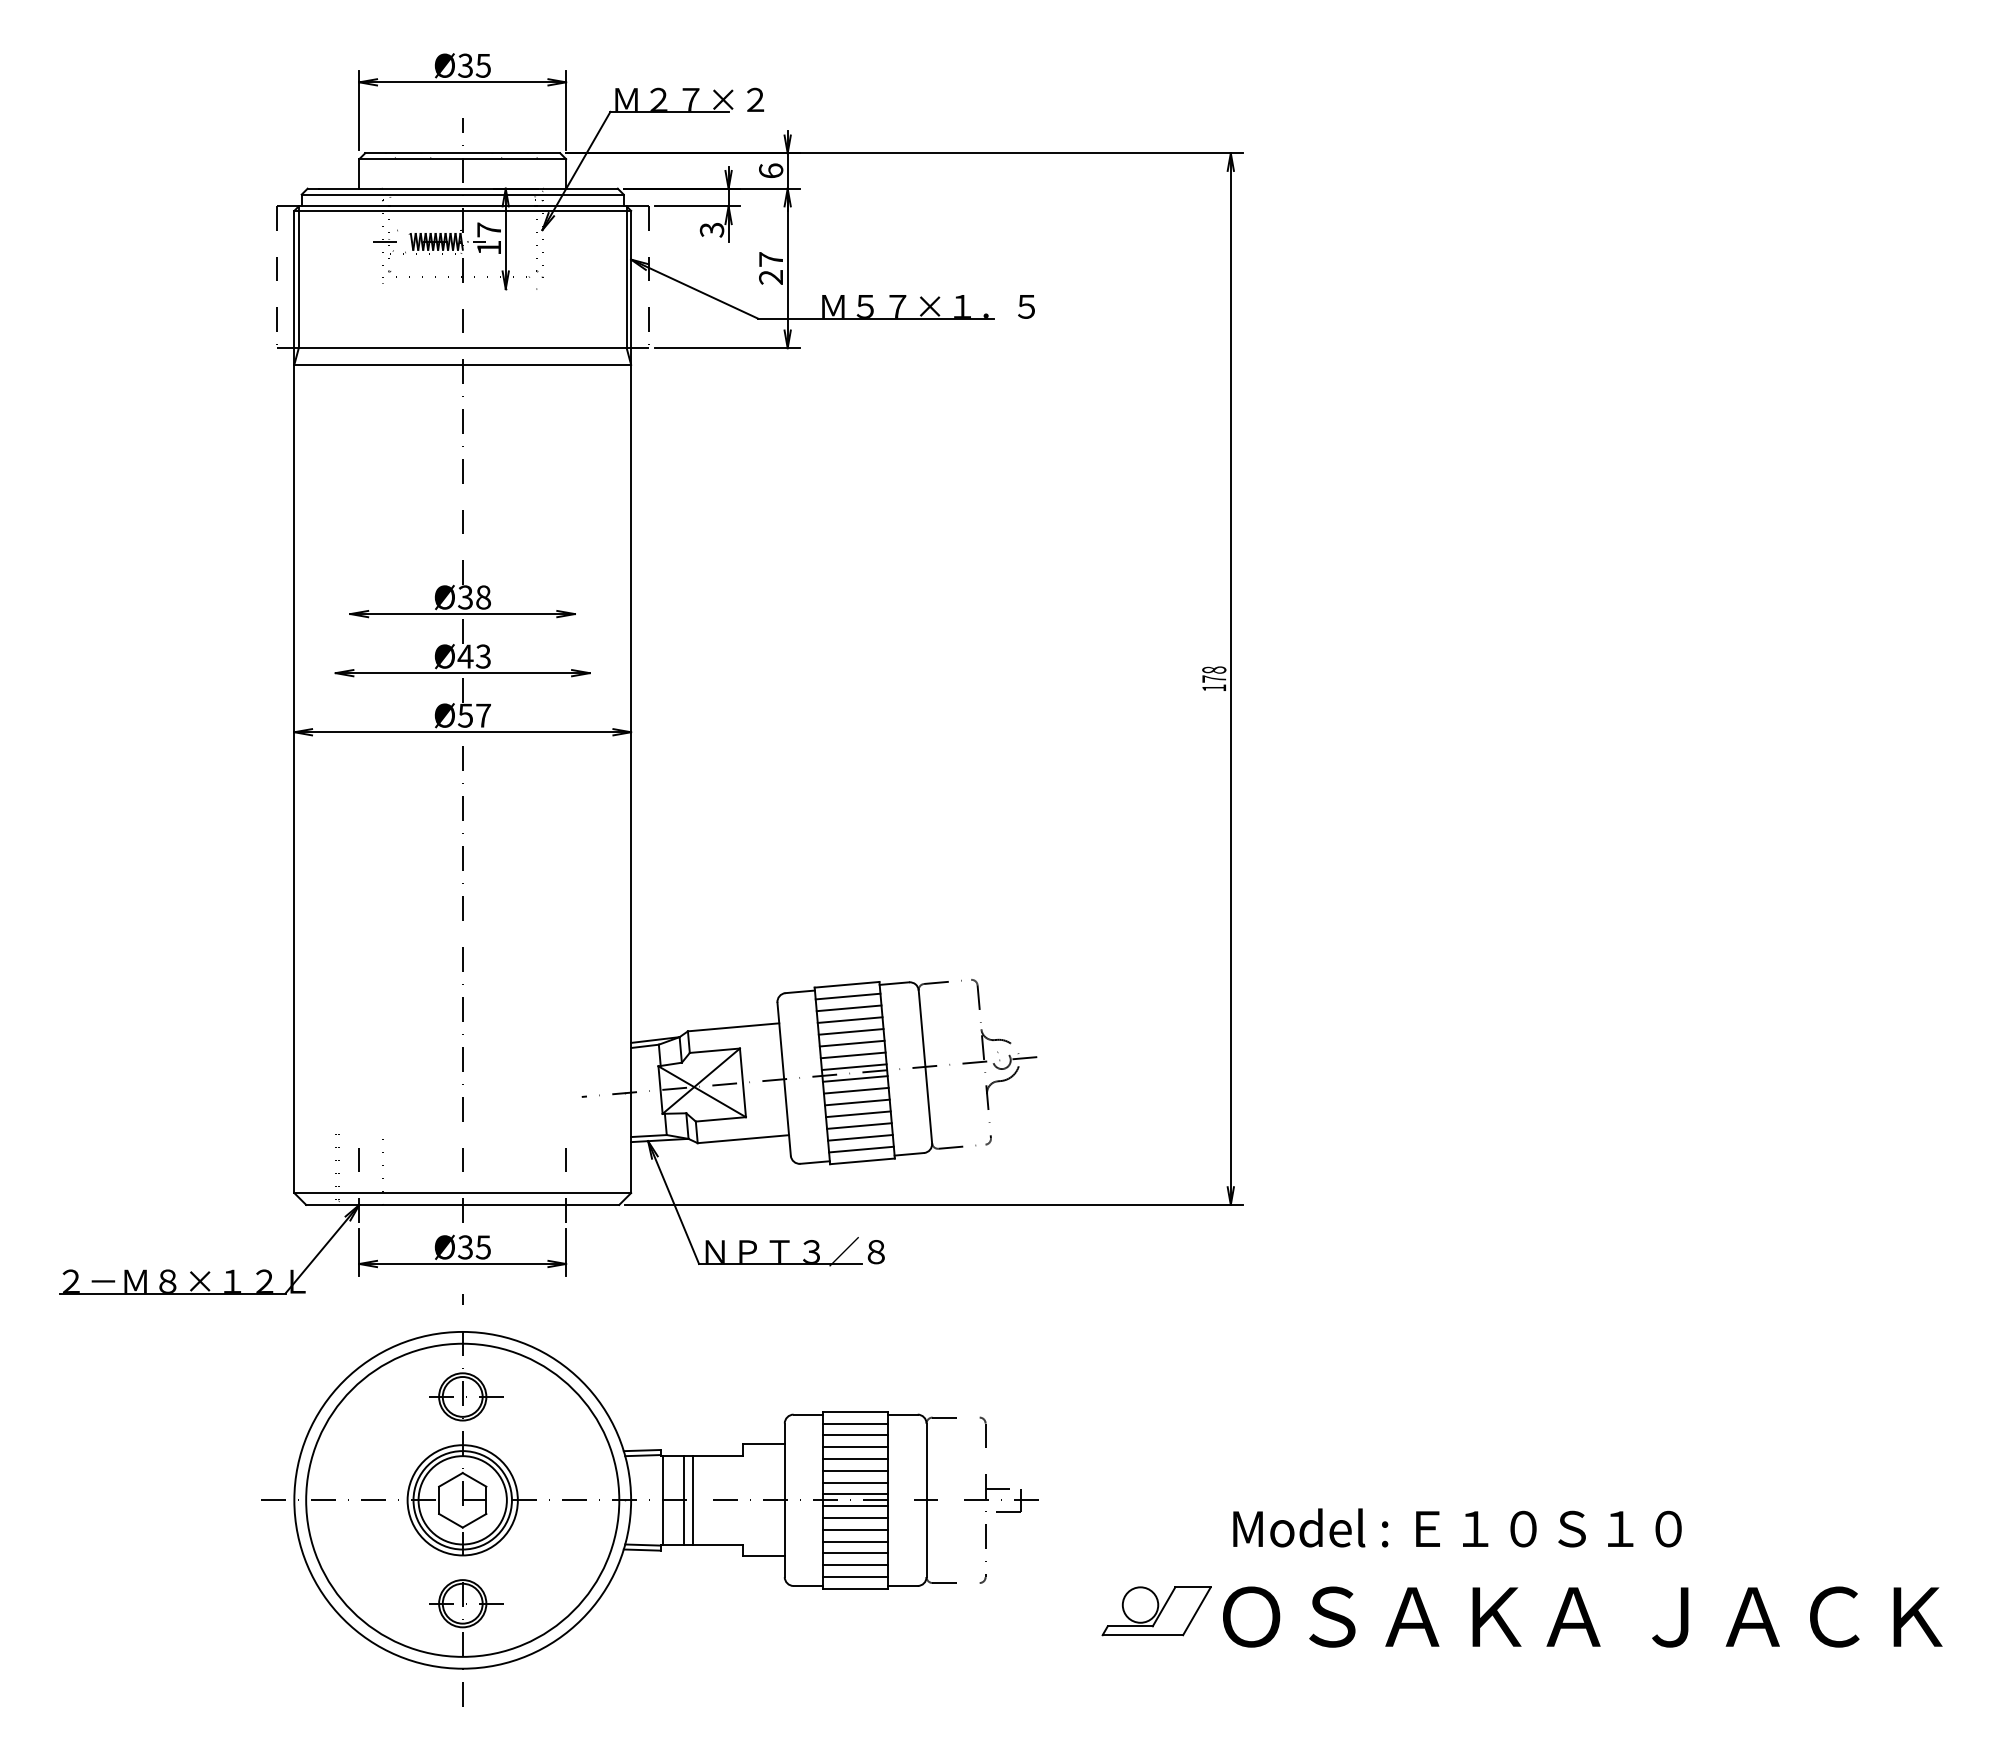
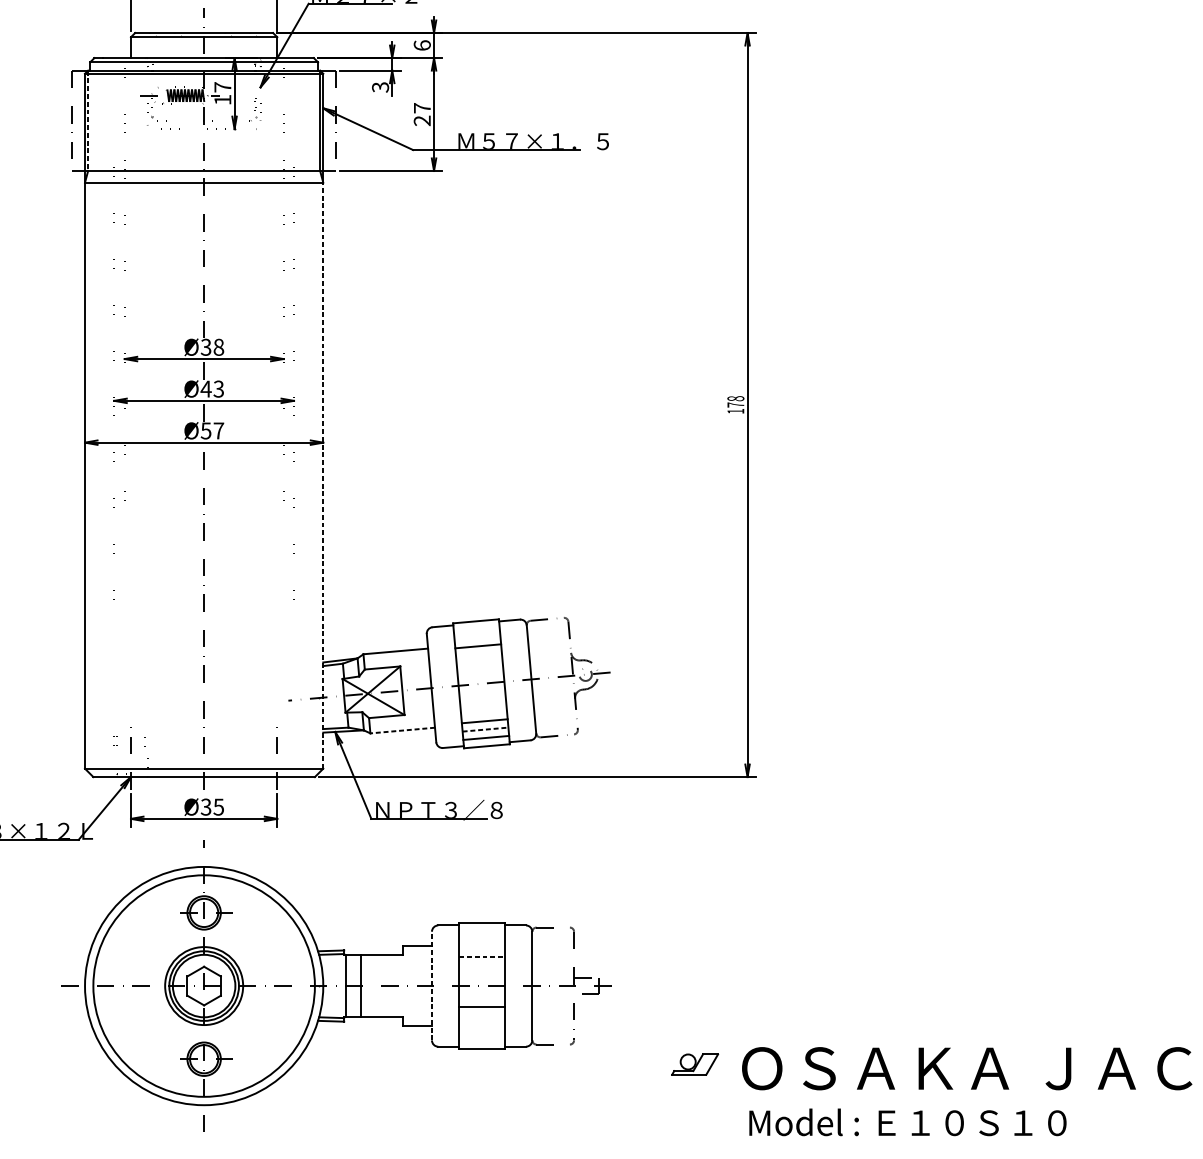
line: (298, 277) -> (87, 120), solid -> dashed
line: (631, 778) -> (323, 475), solid -> dashed
line: (847, 996) -> (476, 629), removed
line: (848, 1008) -> (477, 638), removed
line: (850, 1031) -> (478, 654), removed
line: (851, 1043) -> (479, 662), removed
line: (852, 1055) -> (479, 671), removed
line: (853, 1067) -> (480, 679), removed
line: (854, 1078) -> (481, 687), removed
line: (855, 1090) -> (482, 696), removed
line: (856, 1102) -> (482, 704), removed
line: (858, 1114) -> (484, 713), removed
line: (860, 1137) -> (485, 729), solid -> dashed
line: (743, 1139) -> (402, 730), solid -> dashed
line: (855, 1423) -> (482, 931), removed
line: (855, 1435) -> (482, 940), removed
line: (855, 1447) -> (482, 948), removed
line: (856, 1458) -> (482, 956), solid -> dashed
line: (855, 1470) -> (482, 964), removed
line: (855, 1482) -> (482, 973), removed
line: (855, 1494) -> (482, 981), removed
line: (693, 1500) -> (367, 986), removed
line: (784, 1500) -> (431, 986), solid -> dashed
line: (855, 1506) -> (482, 990), removed
line: (855, 1518) -> (482, 998), removed
text: (1457, 1527) -> (907, 1122), moved
line: (855, 1541) -> (482, 1015), removed
line: (855, 1553) -> (482, 1023), removed
line: (855, 1565) -> (482, 1032), removed
line: (855, 1577) -> (482, 1040), removed
part: (1156, 1611) -> (694, 1064), size x0.6

